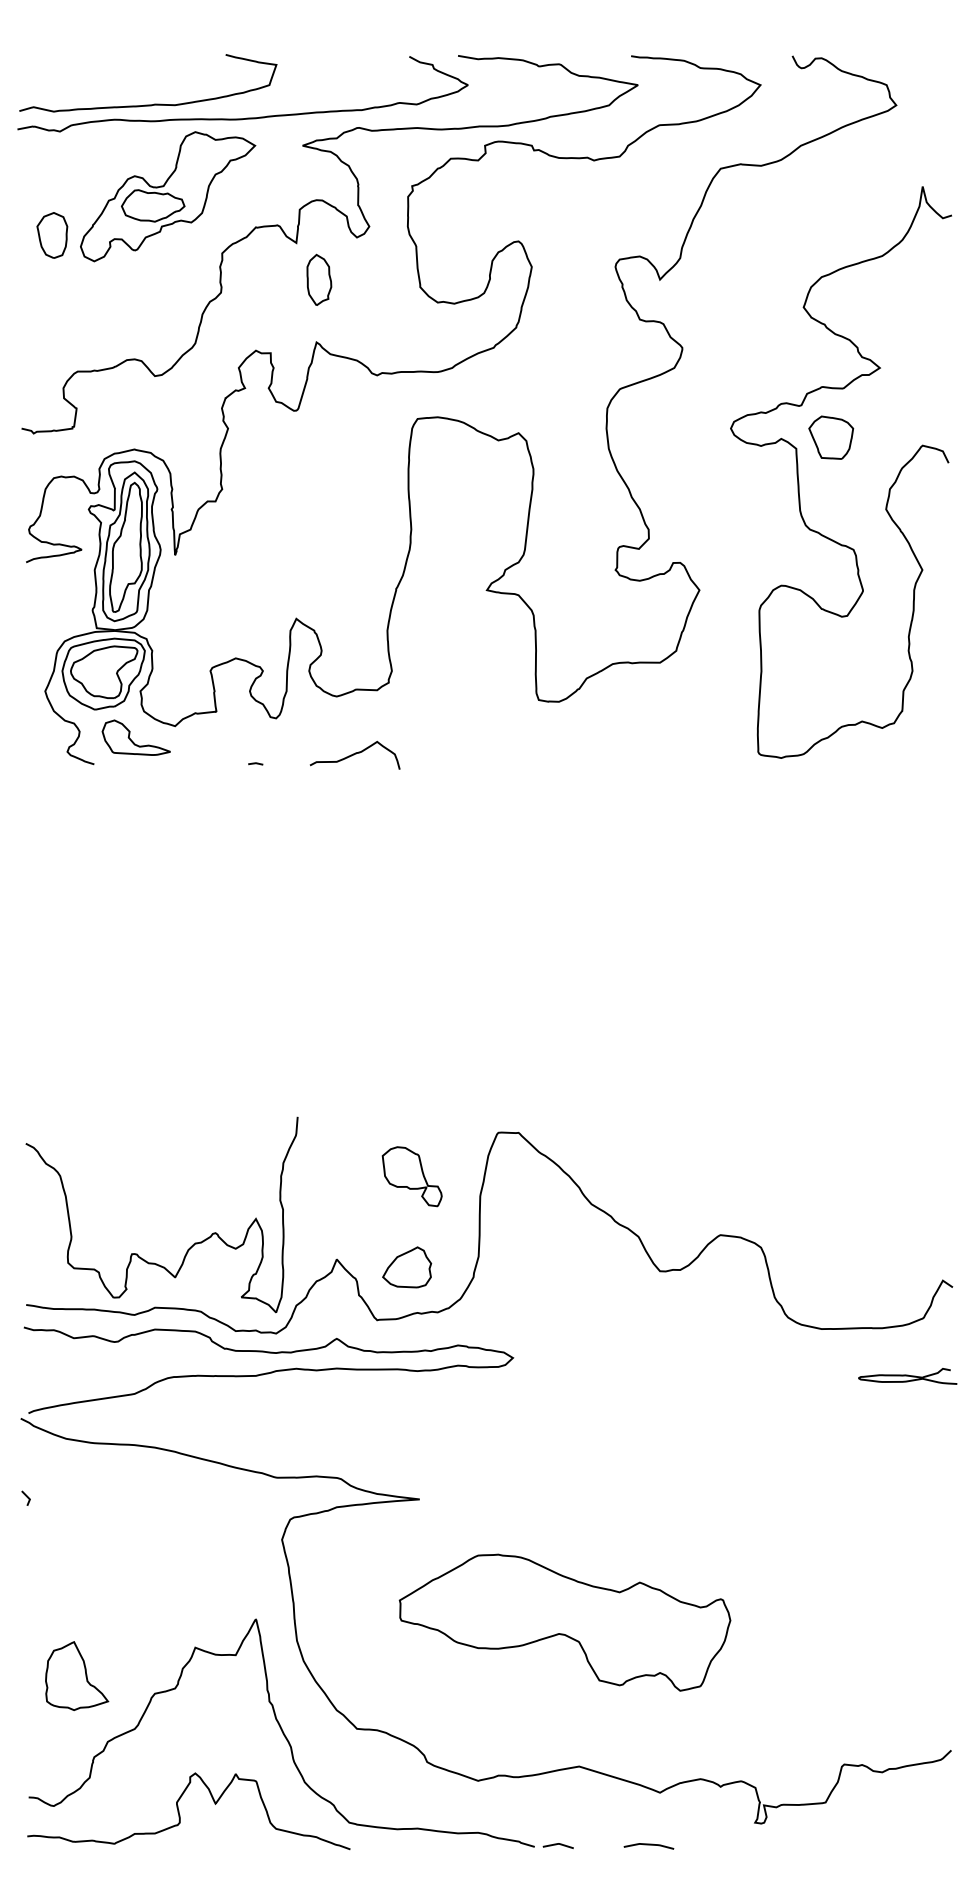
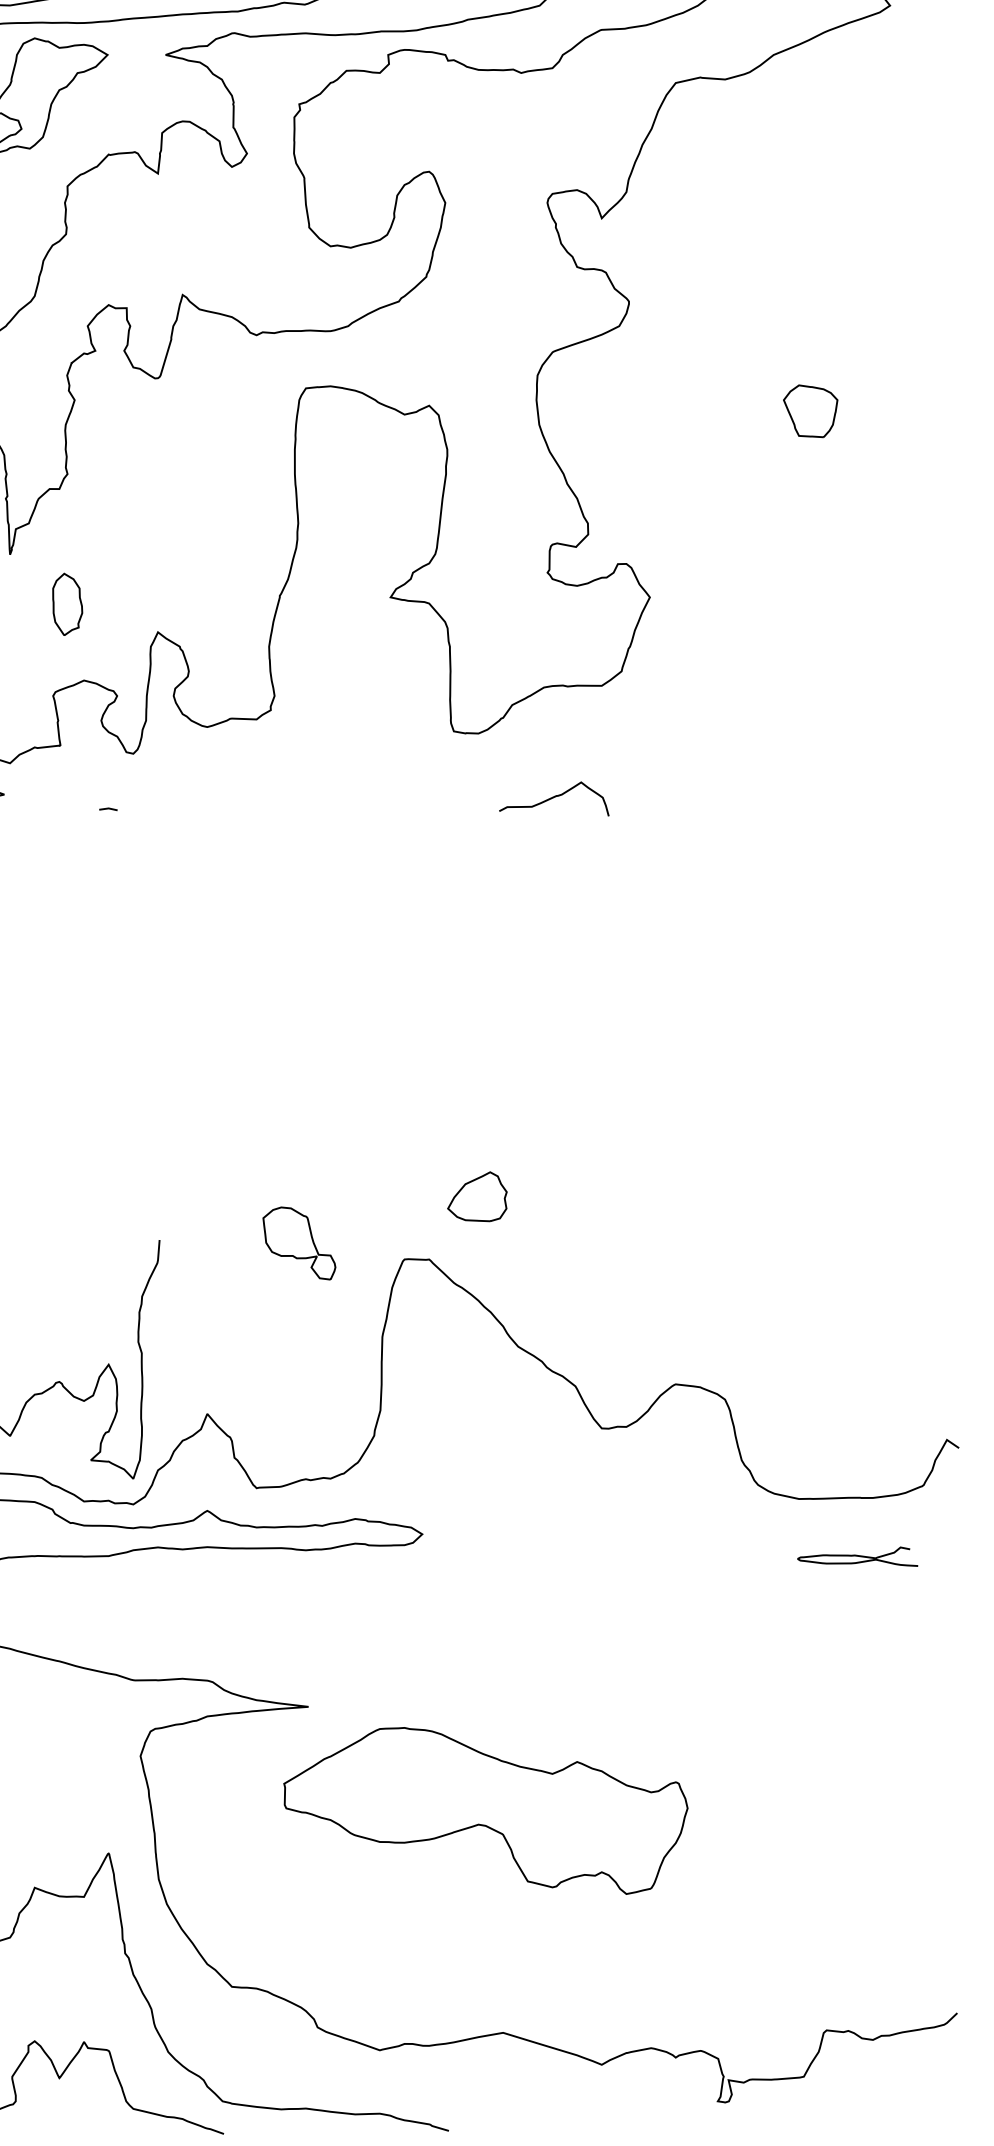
part: (319, 279) -> (67, 603), moved
curve: (799, 481) -> (771, 464), removed
curve: (354, 754) -> (553, 797), moved
part: (411, 1176) -> (298, 1243), moved
part: (407, 1267) -> (477, 1196), moved
curve: (907, 1376) -> (857, 1556), moved
part: (564, 1622) -> (485, 1810), moved
line: (557, 1844) -> (476, 2127), removed
curve: (648, 1845) -> (587, 2129), removed

